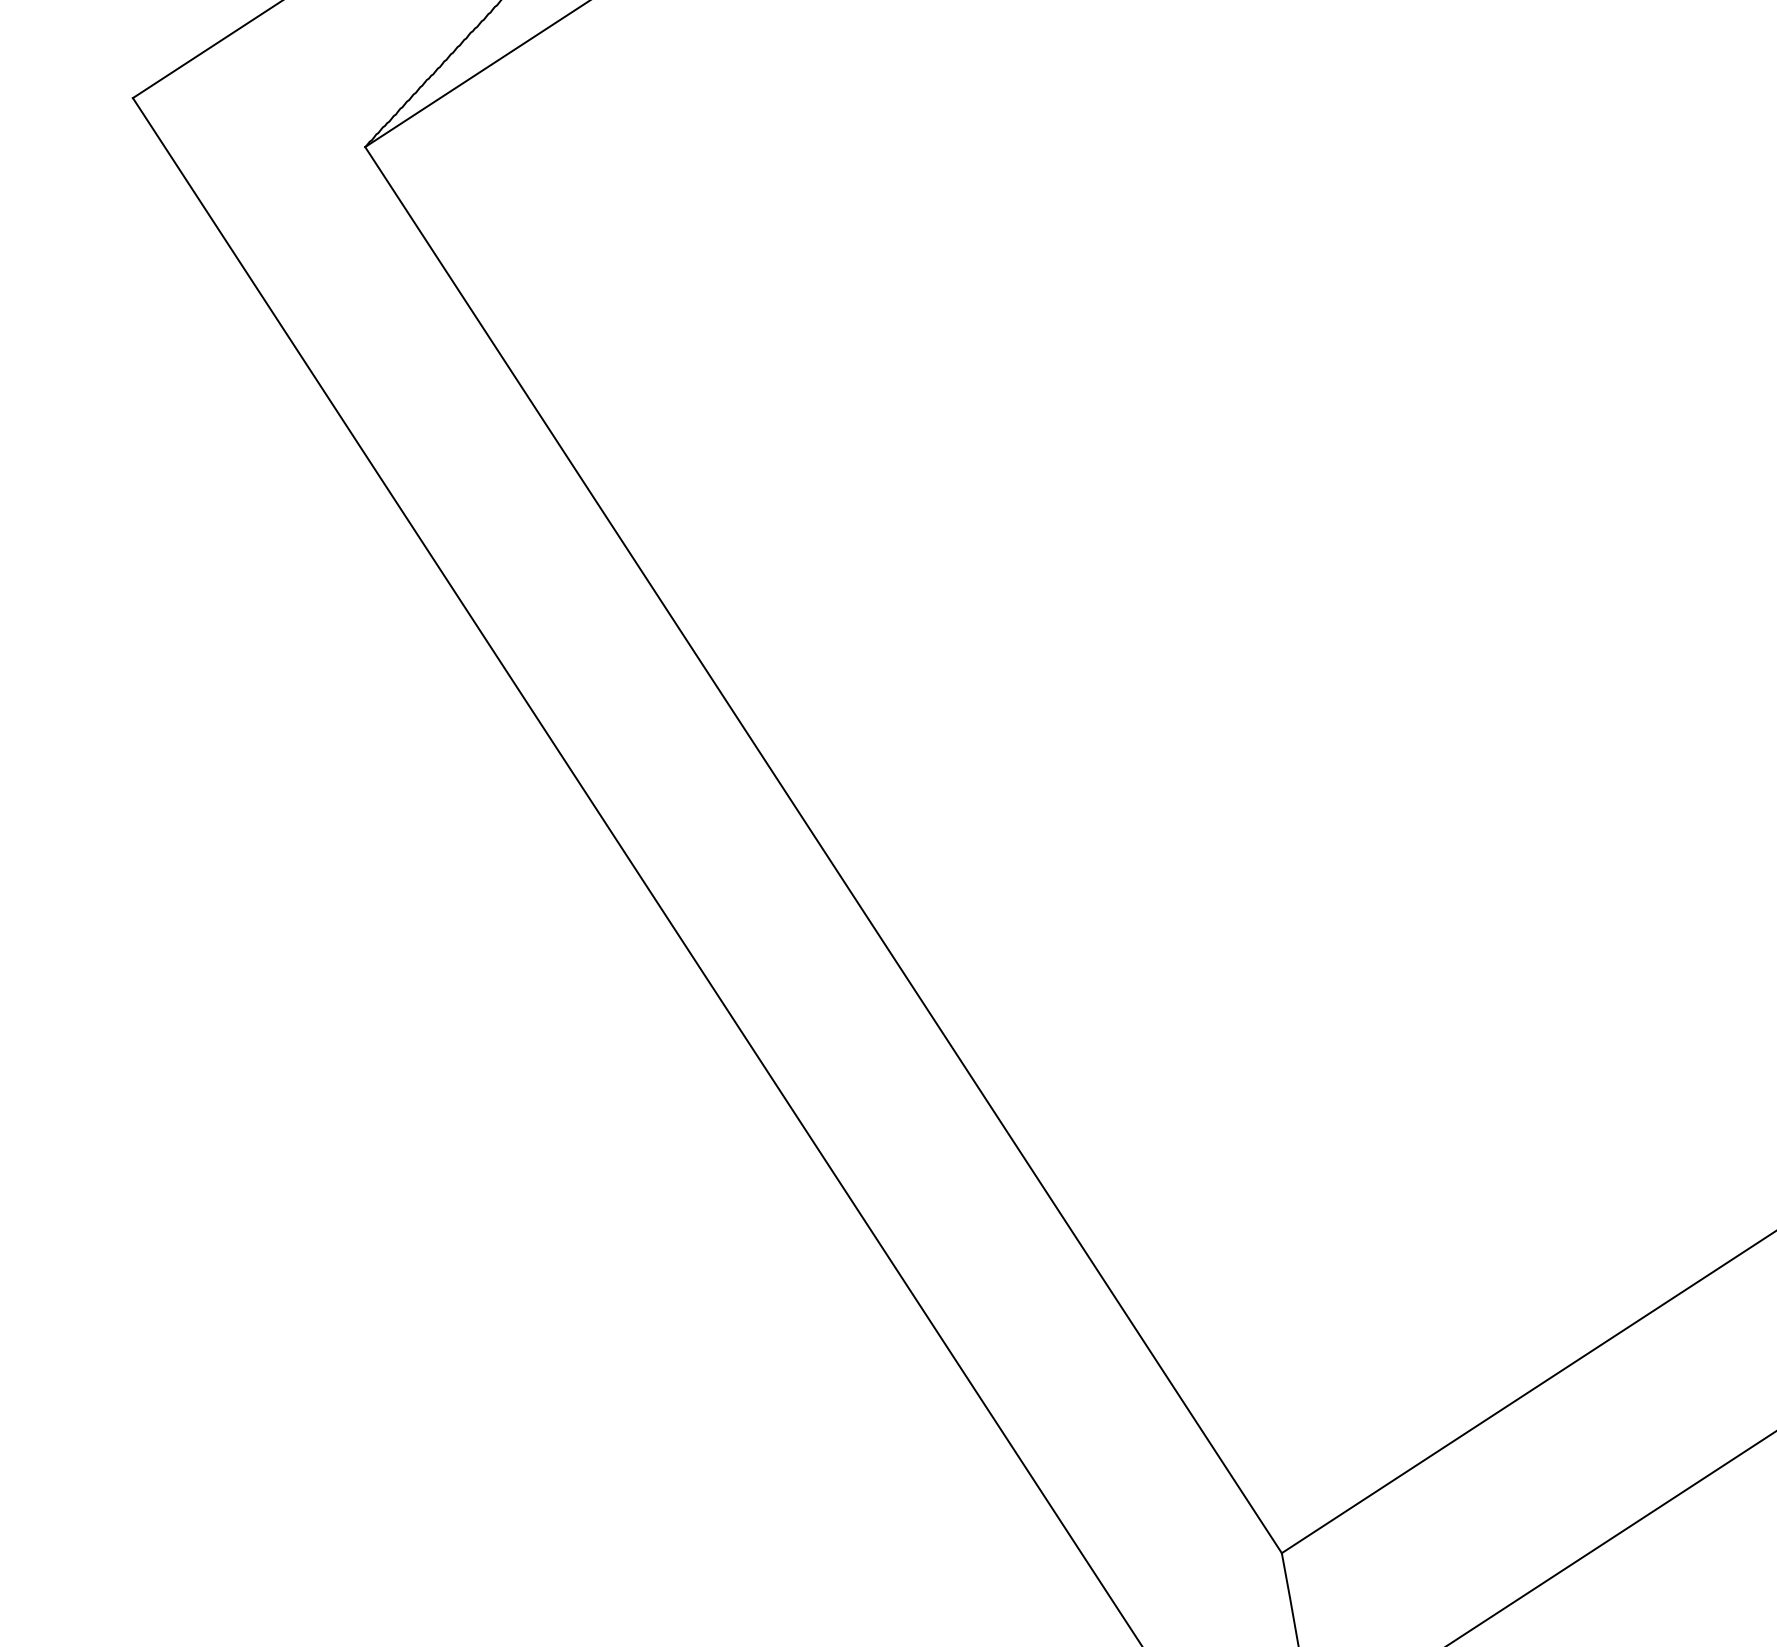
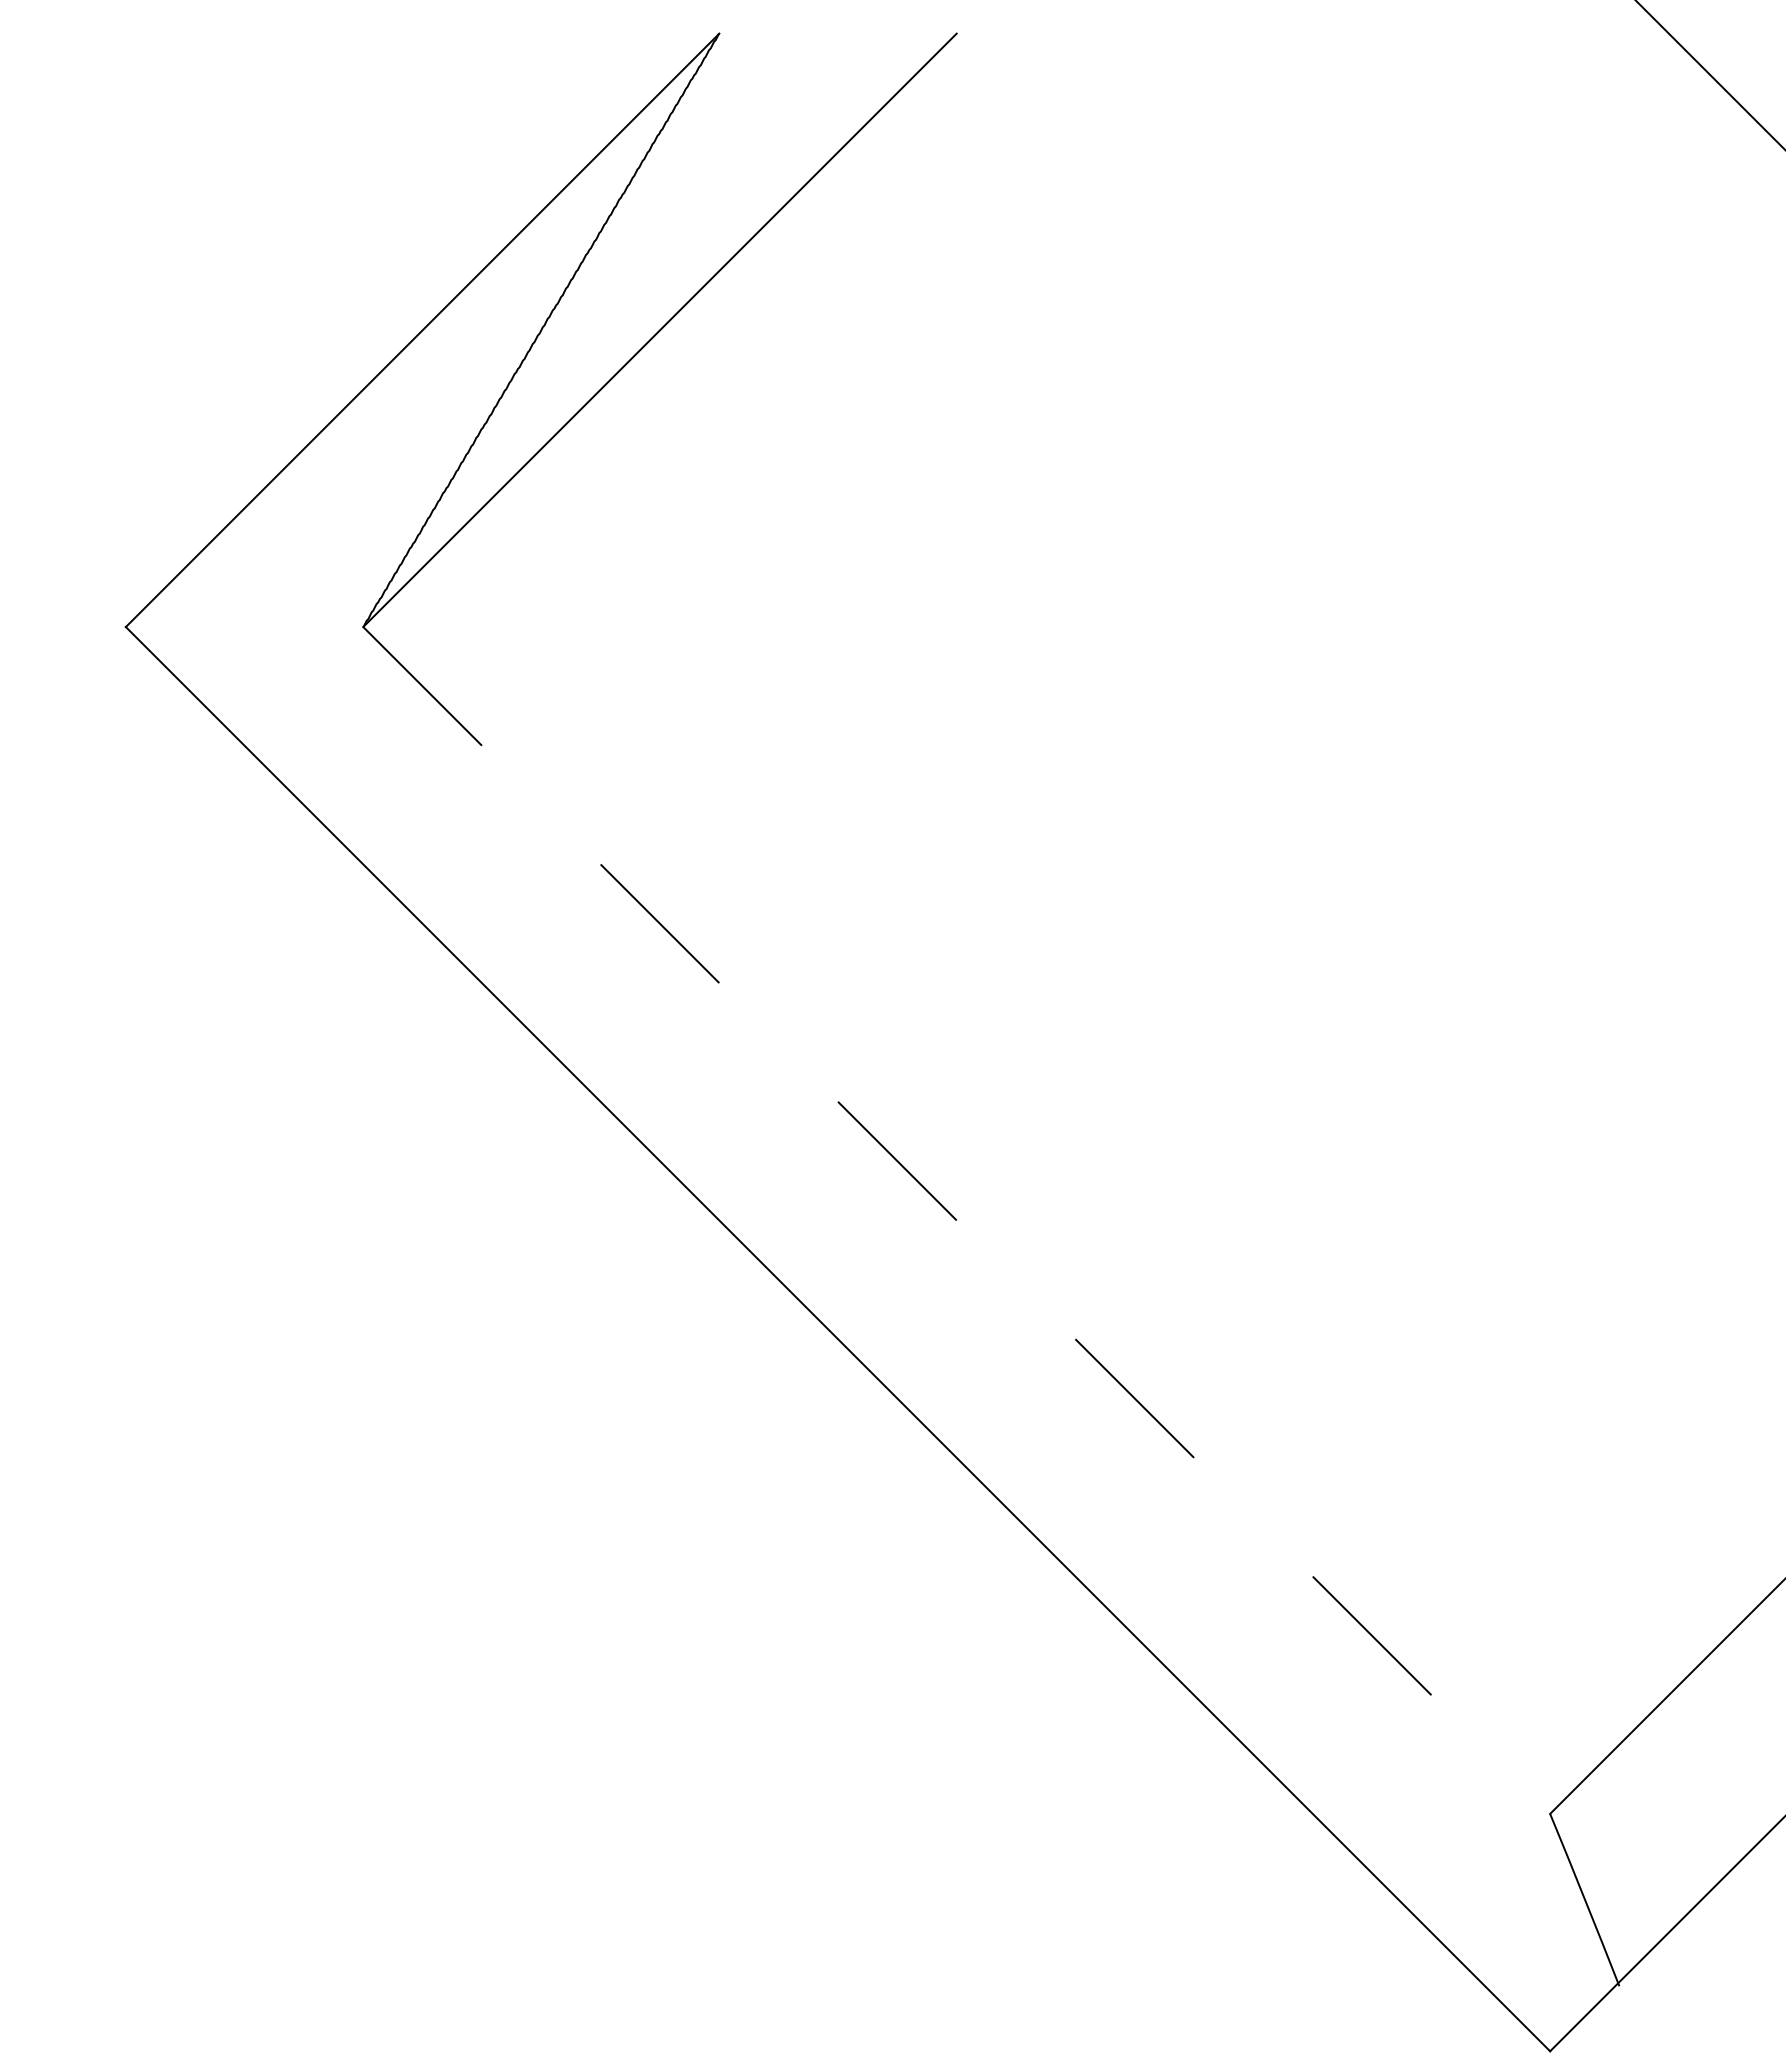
line: (824, 850) -> (957, 1220), solid -> dashed

